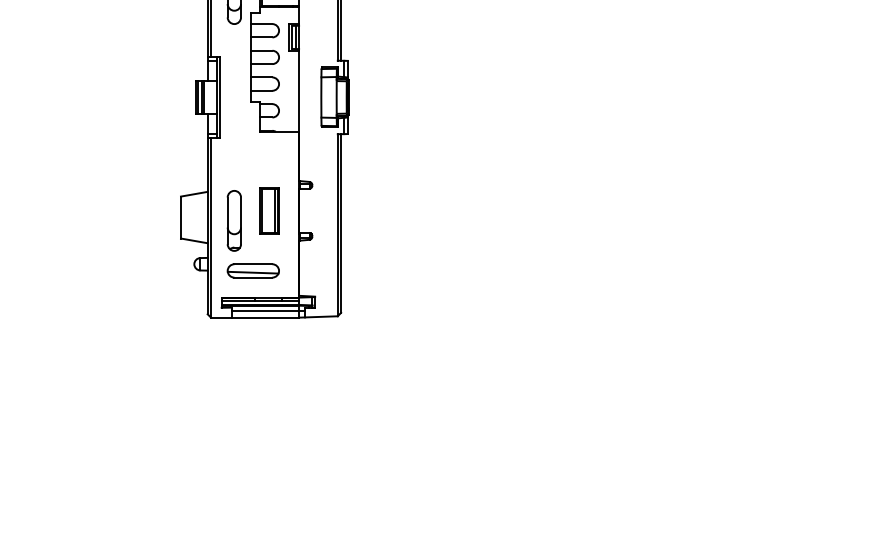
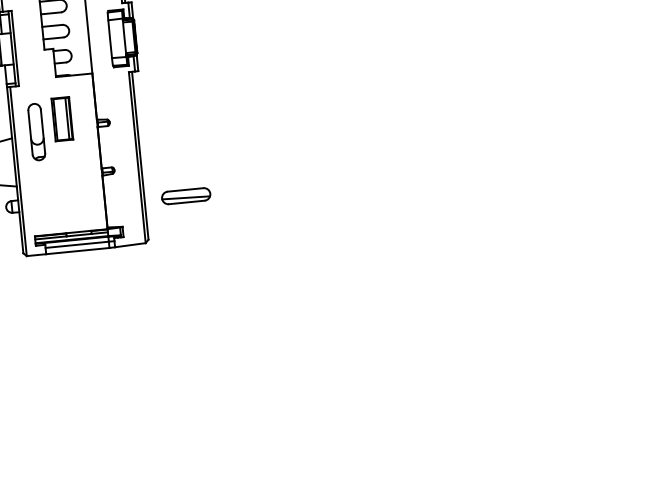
part: (269, 210) -> (62, 118), moved
part: (233, 220) -> (35, 131), moved
part: (252, 270) -> (185, 195), moved

